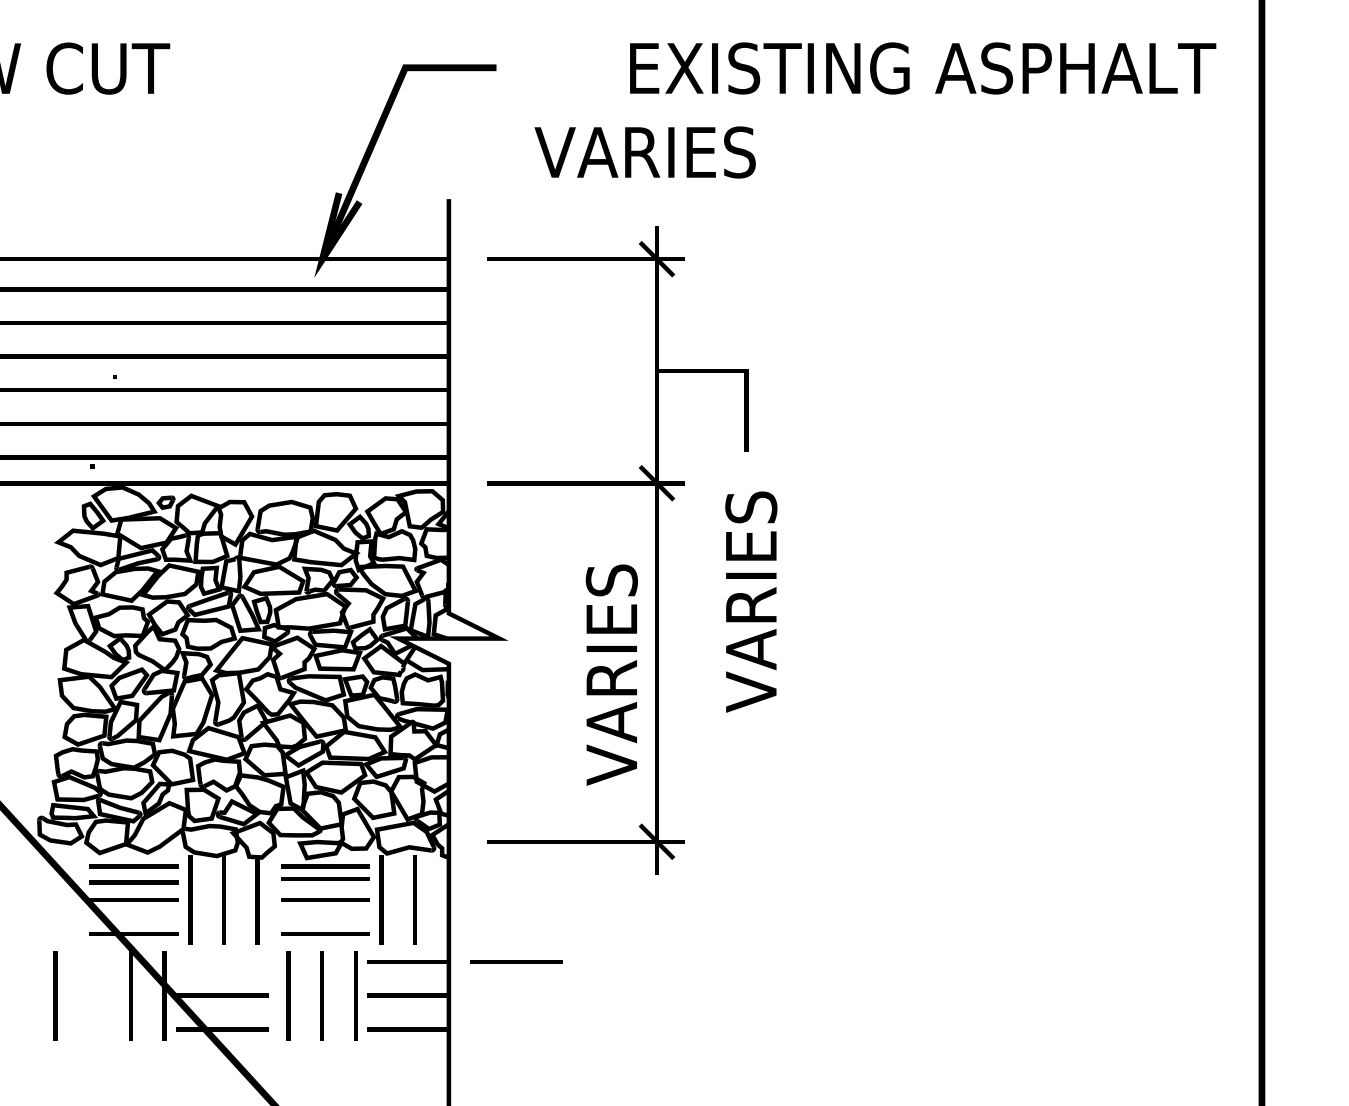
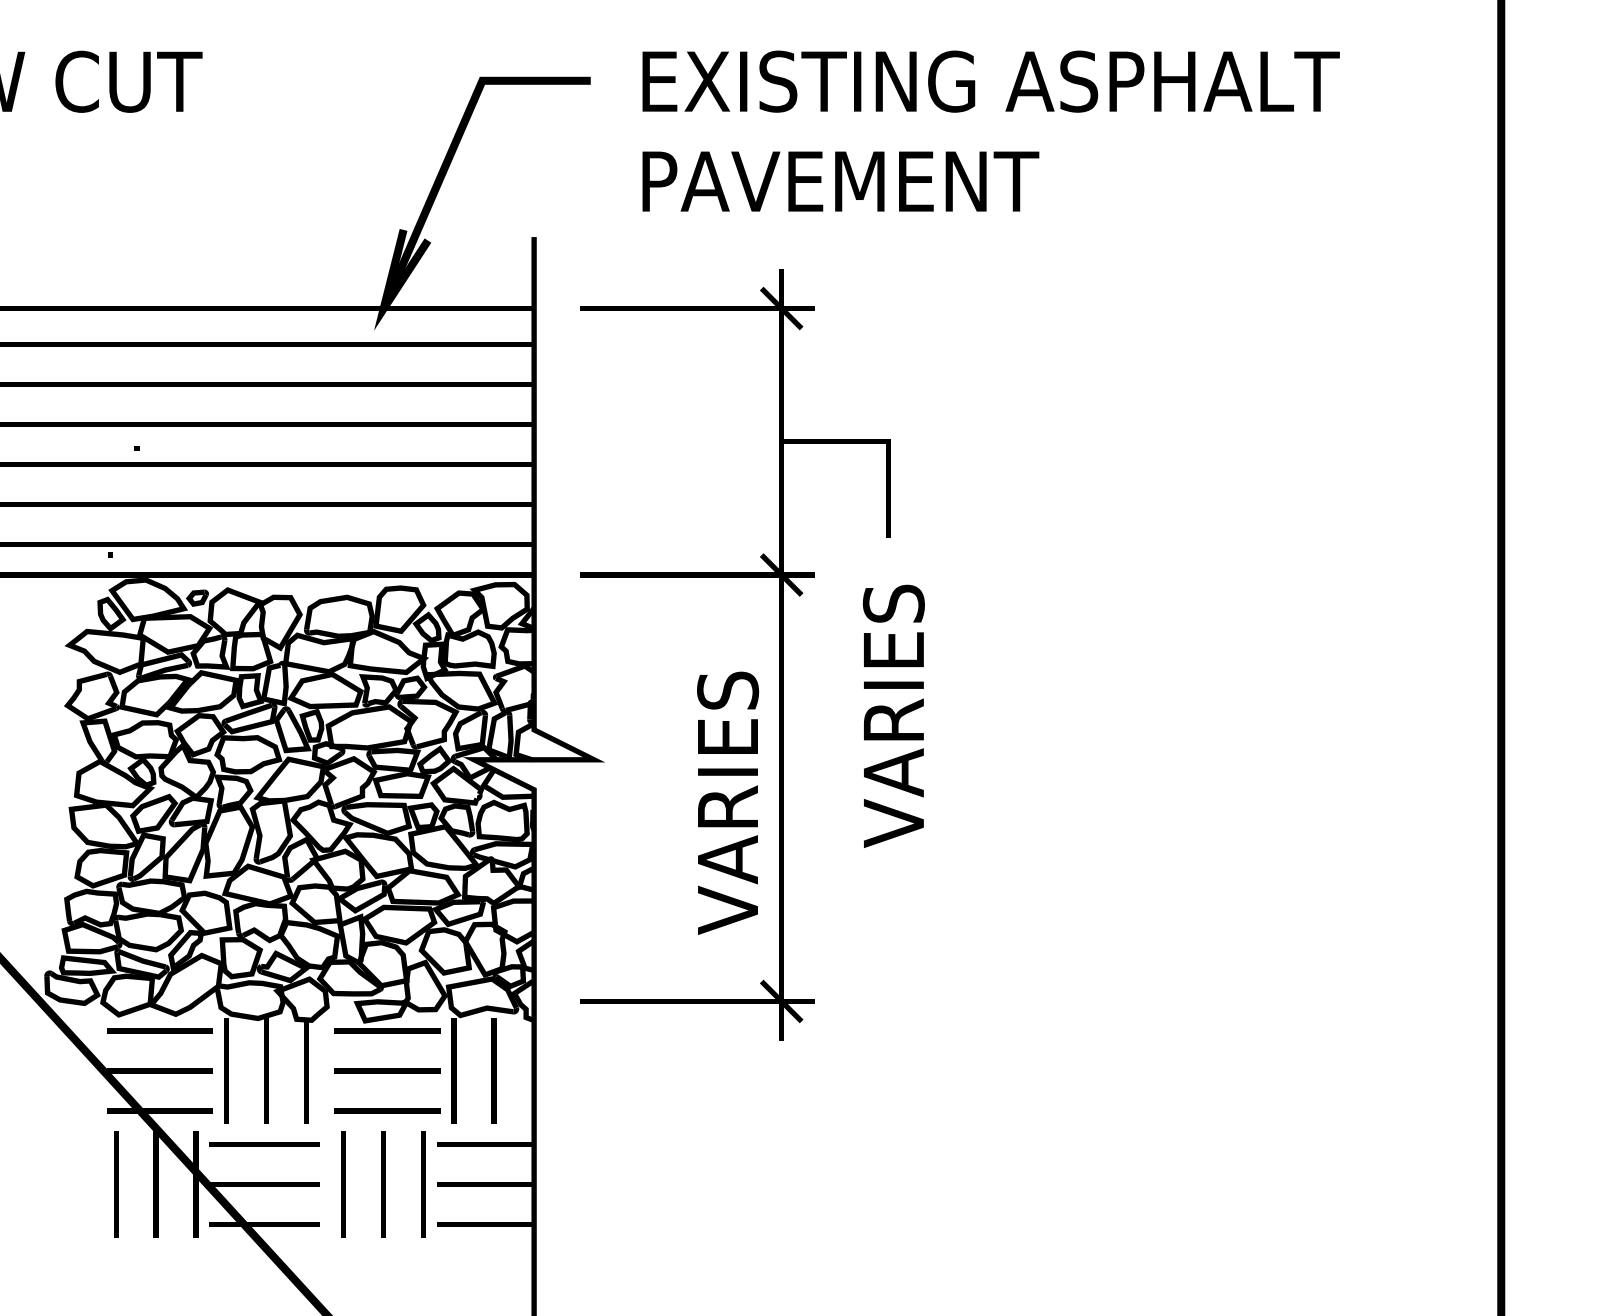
text: (923, 68) -> (991, 81), moved
text: (703, 152) -> (836, 181), VARIES -> PAVEMENT
line: (325, 878) -> (387, 1045), removed
line: (133, 882) -> (158, 1049), removed
line: (516, 961) -> (264, 1143), moved
line: (55, 995) -> (116, 1184), moved

